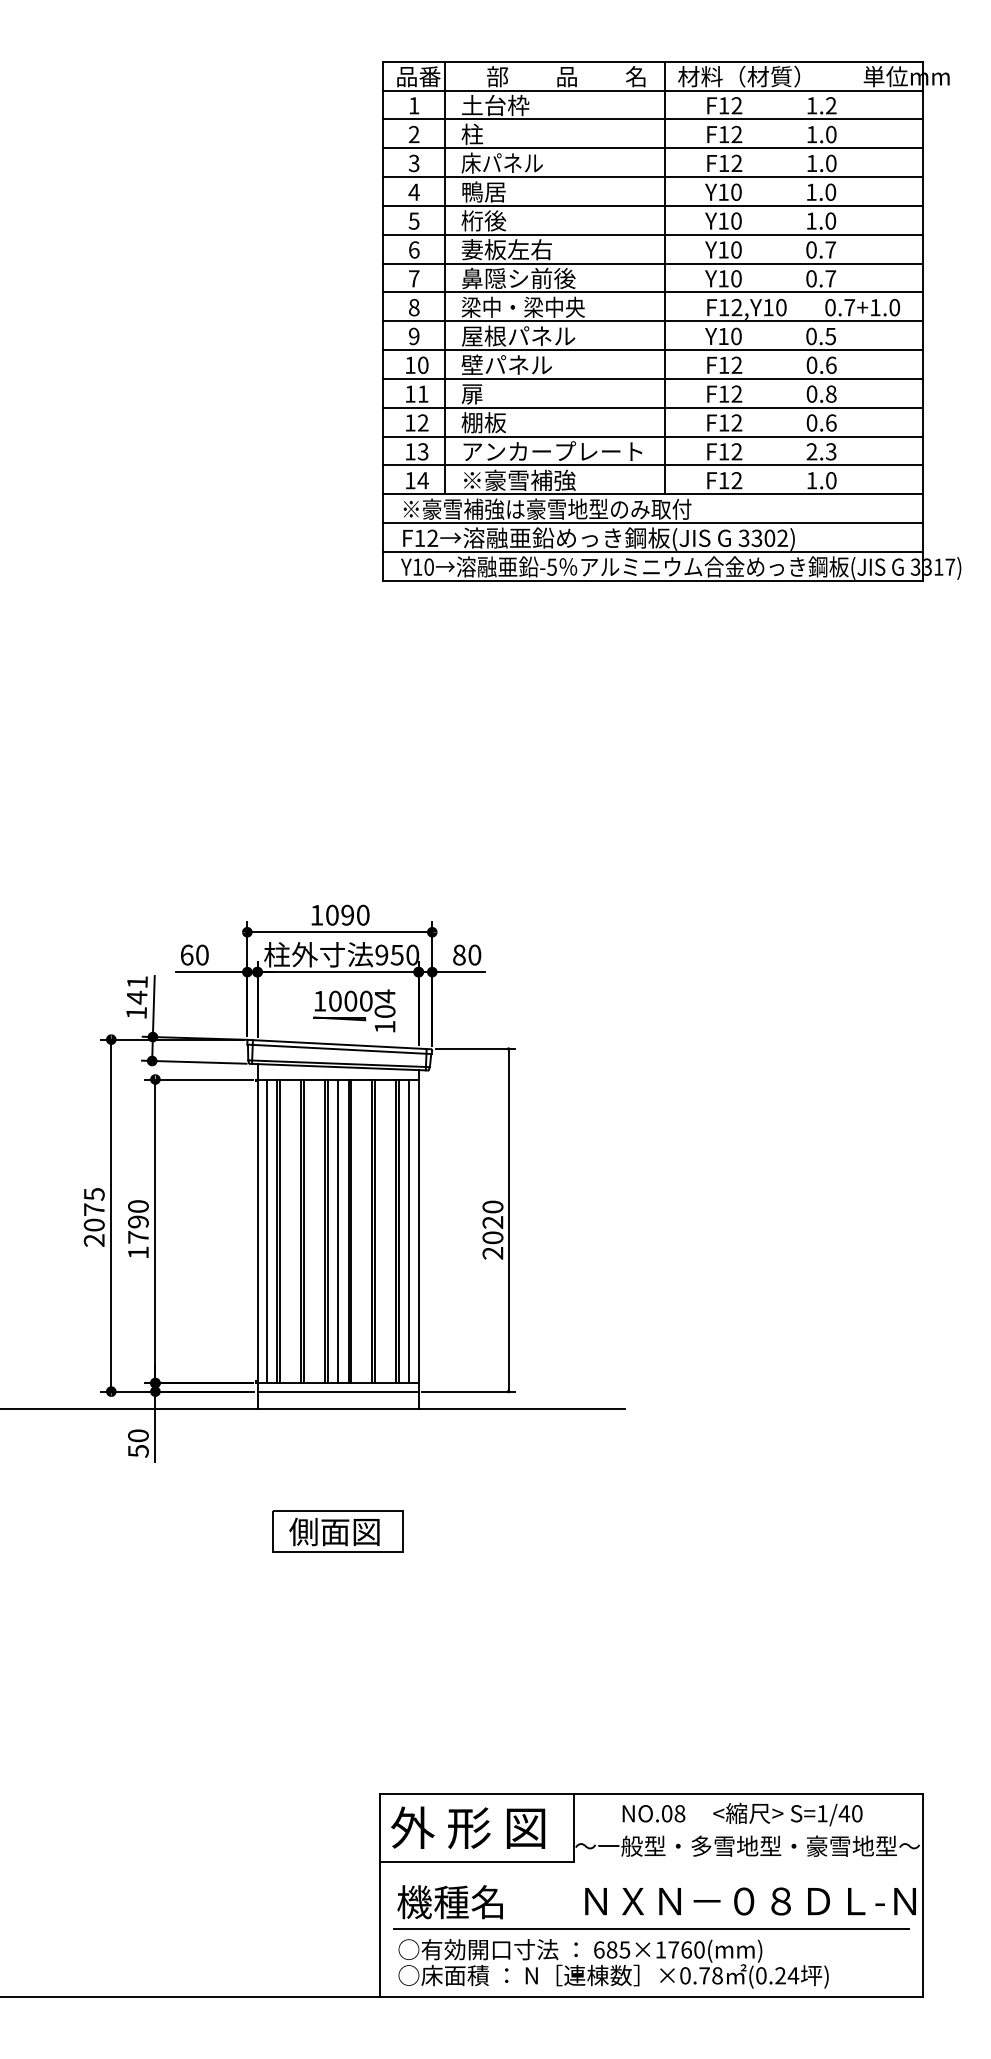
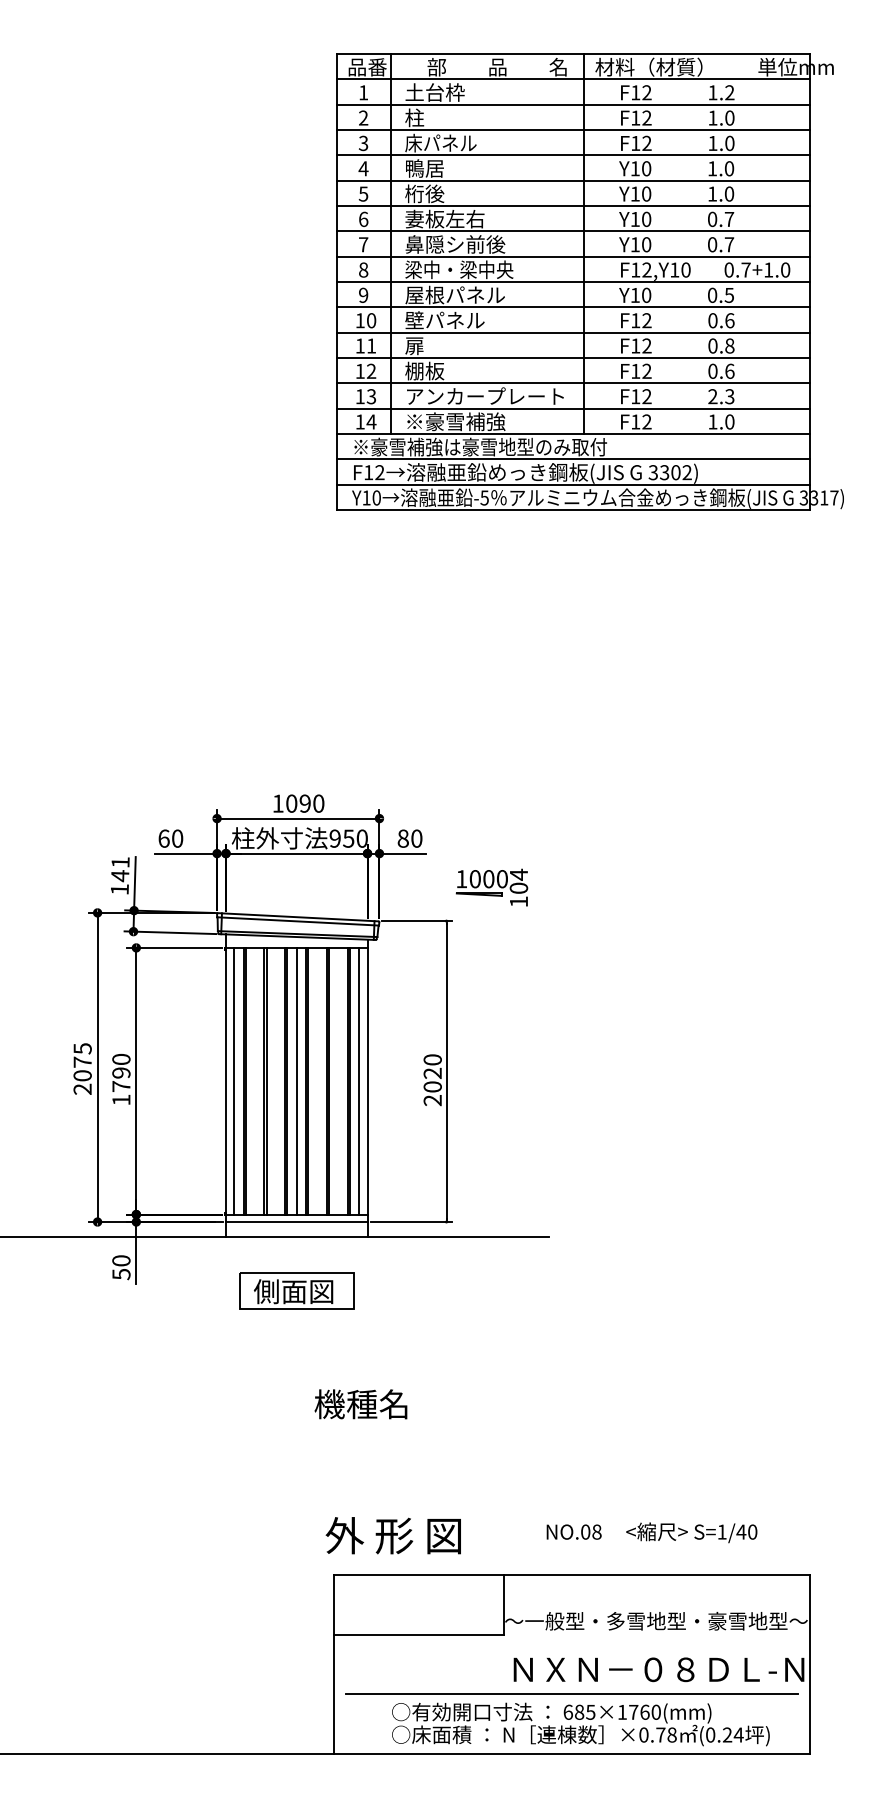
part: (354, 1010) -> (492, 887), moved
part: (337, 1531) -> (296, 1291), moved
text: (742, 1814) -> (651, 1532), moved
text: (468, 1827) -> (393, 1535), moved
text: (449, 1902) -> (360, 1404), moved
text: (613, 1963) -> (580, 1724), moved

